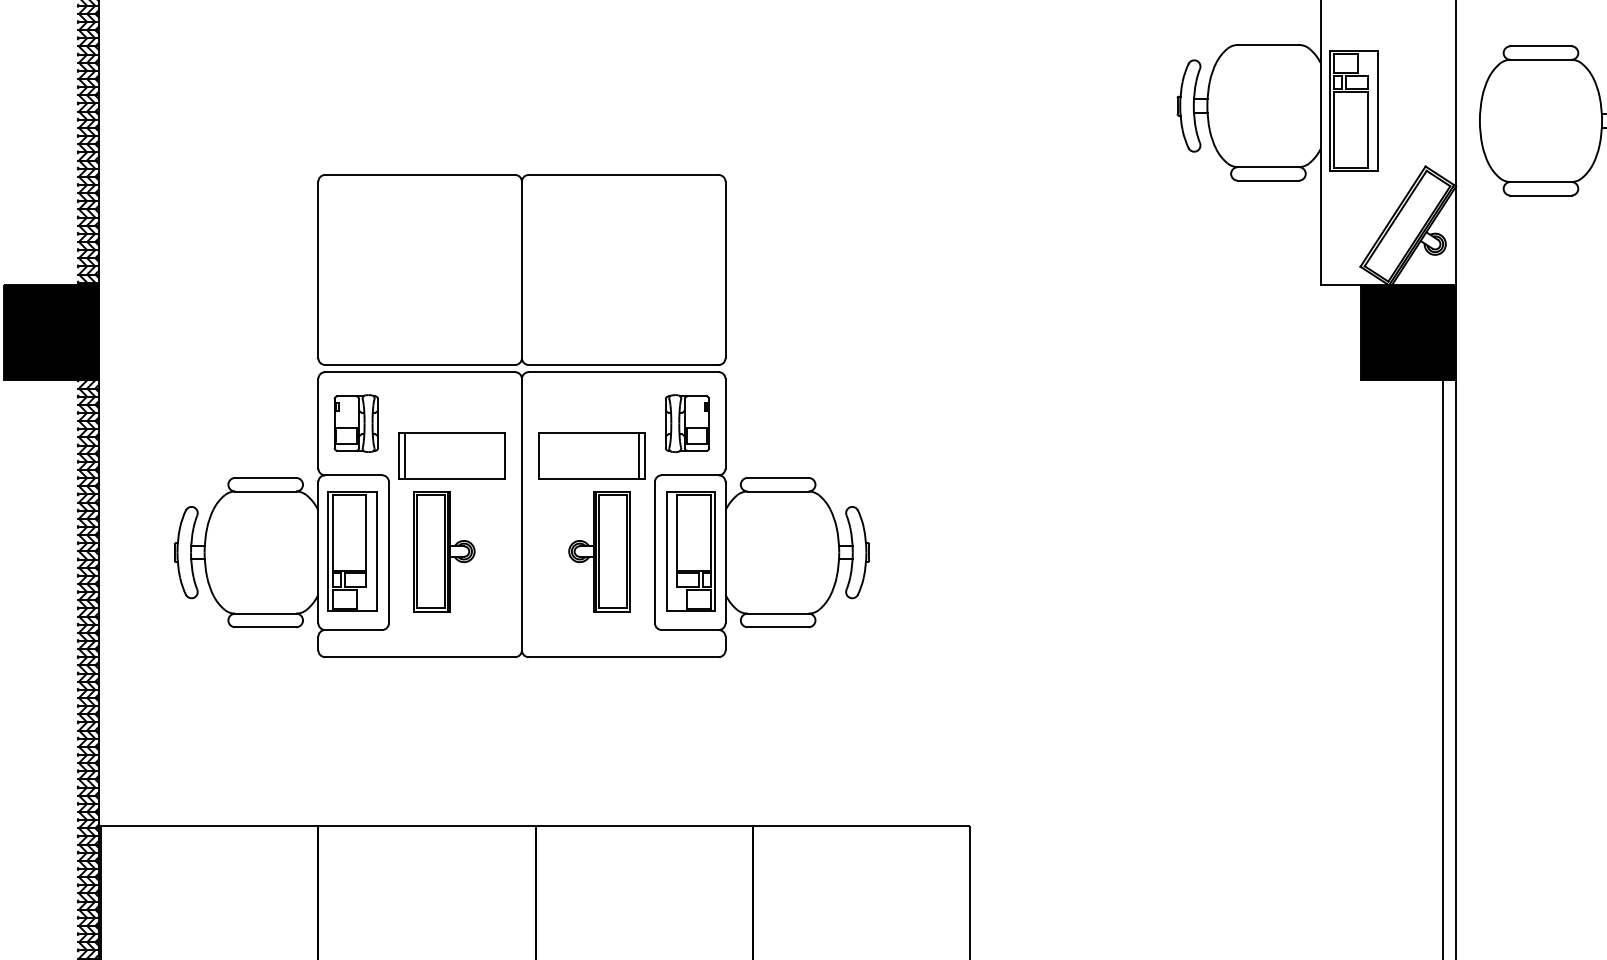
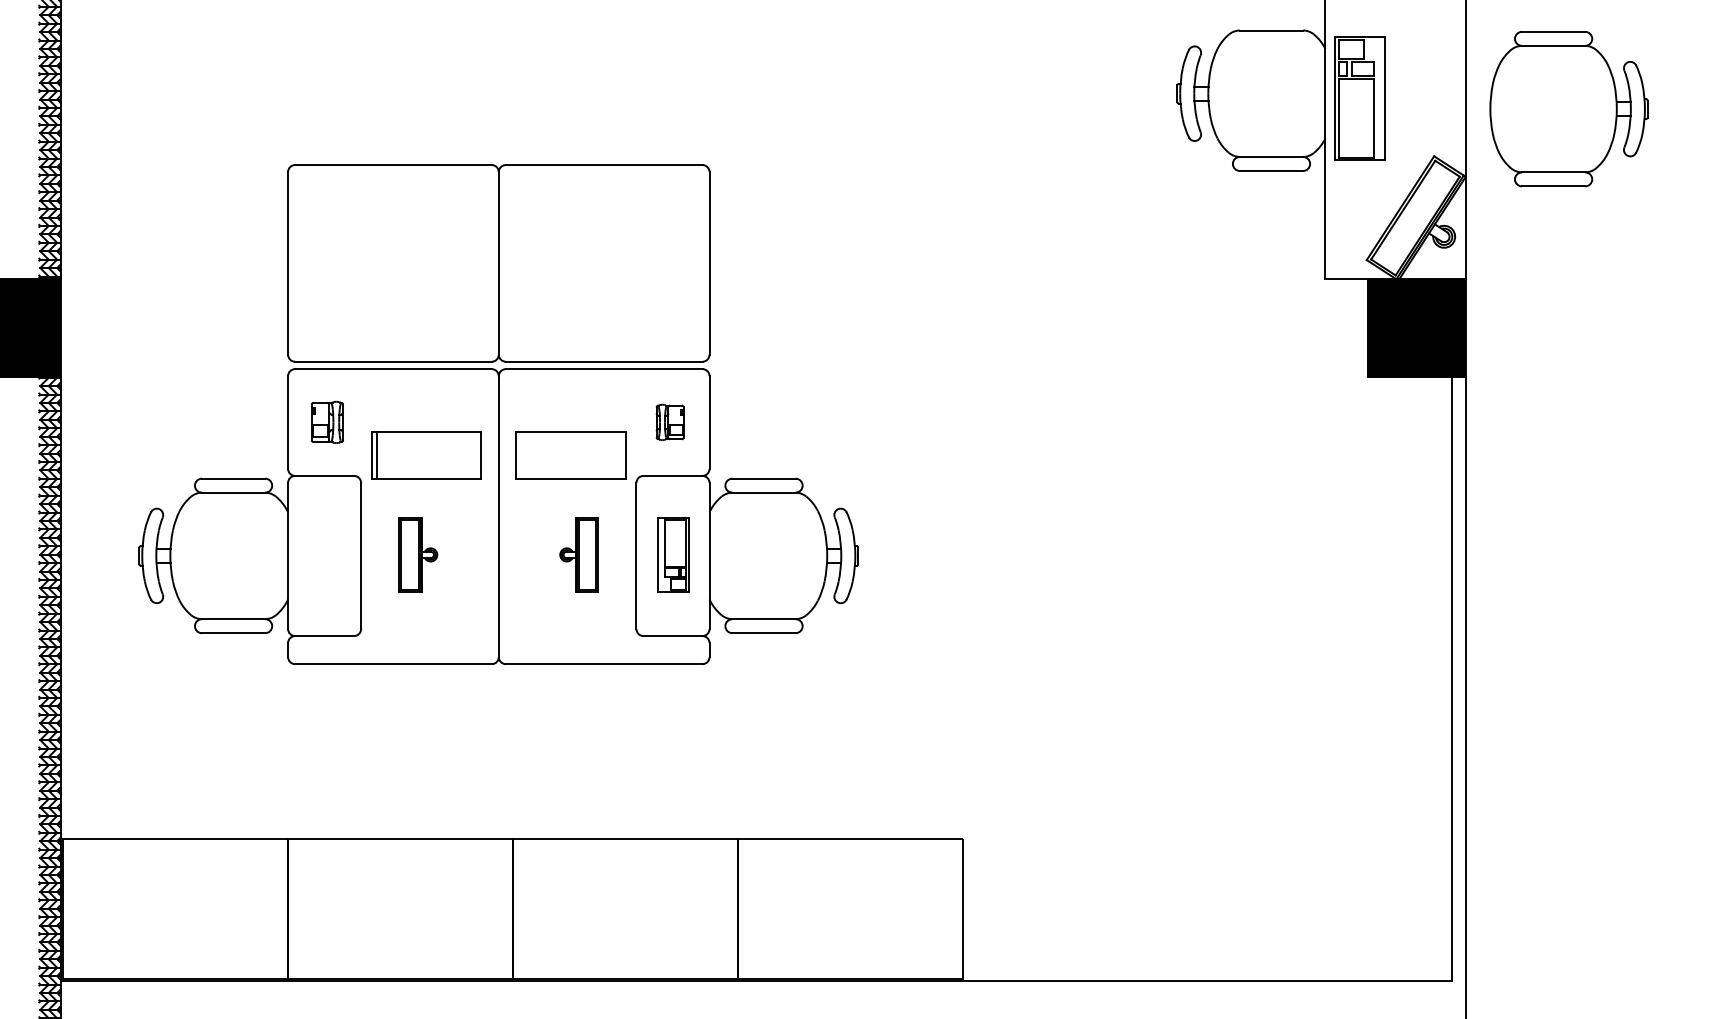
part: (356, 423) -> (327, 422), size x0.7
part: (686, 423) -> (669, 422), size x0.6
line: (639, 455) -> (620, 455), removed
part: (352, 551) -> (323, 554), removed
part: (444, 551) -> (418, 554), size x0.6
part: (598, 551) -> (578, 554), size x0.6
part: (690, 551) -> (673, 554), size x0.6

